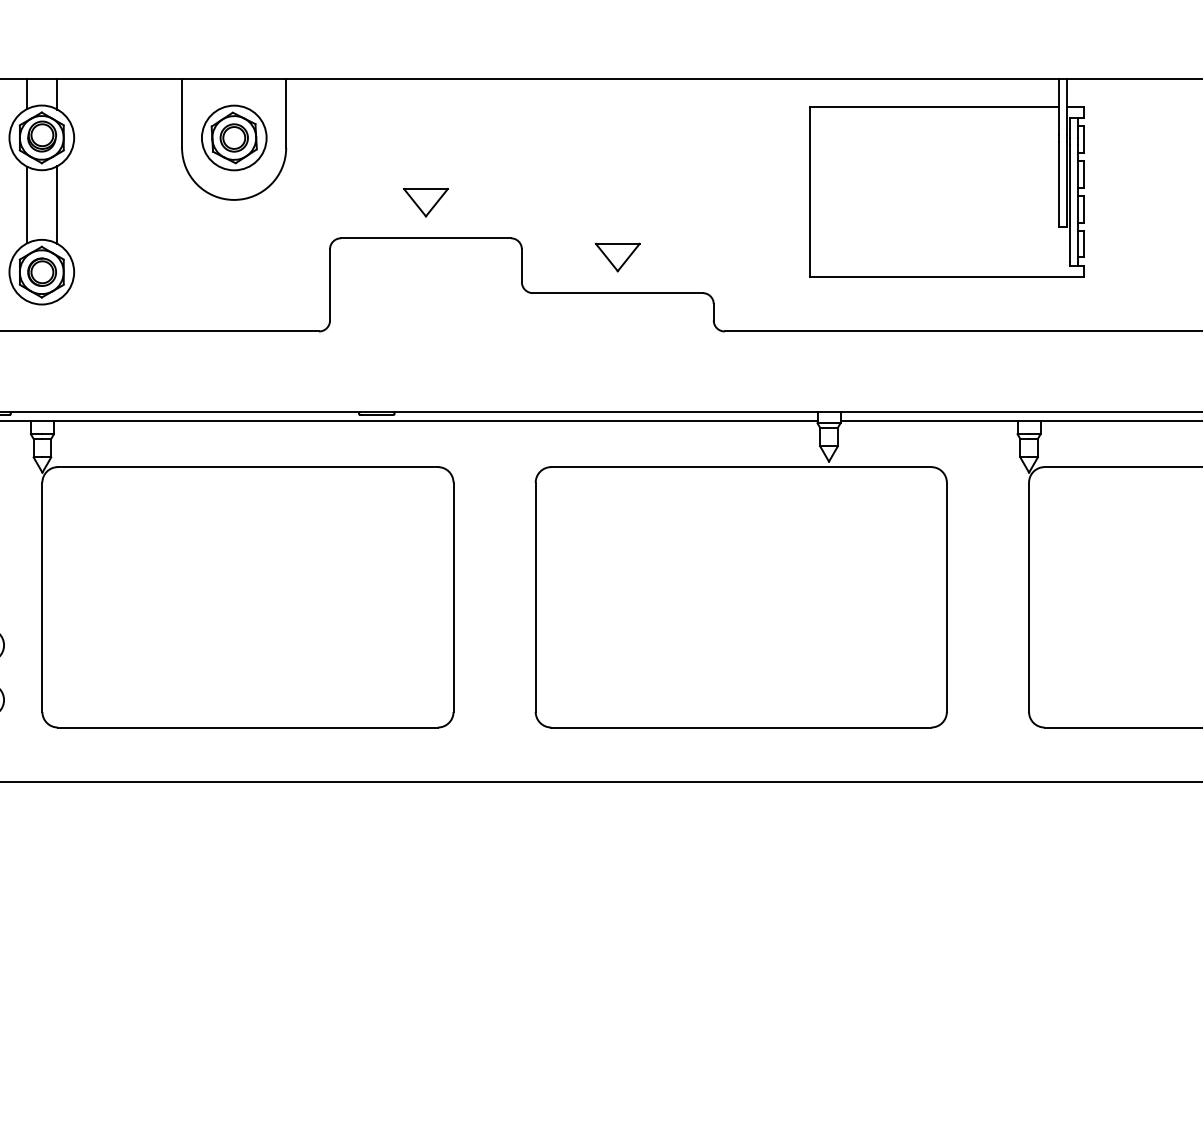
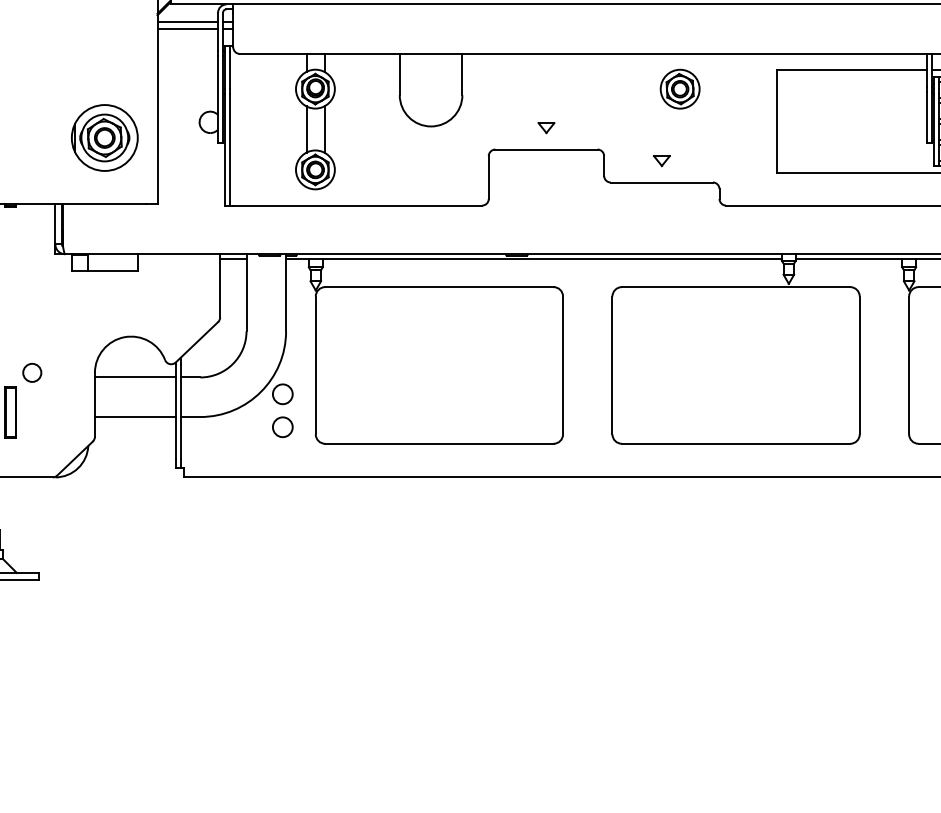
part: (233, 136) -> (679, 88), moved
part: (426, 201) -> (546, 127), size x0.6
part: (617, 256) -> (661, 160), size x0.6

